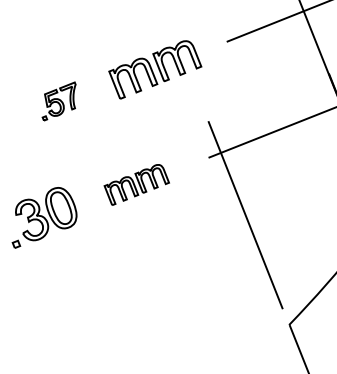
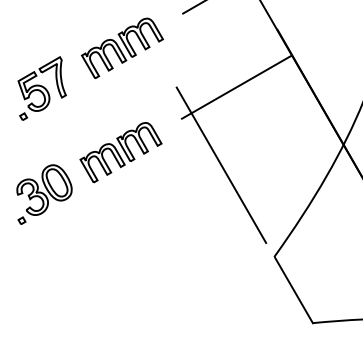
part: (59, 101) -> (41, 88), size x1.67
part: (136, 184) -> (120, 152), size x1.43

